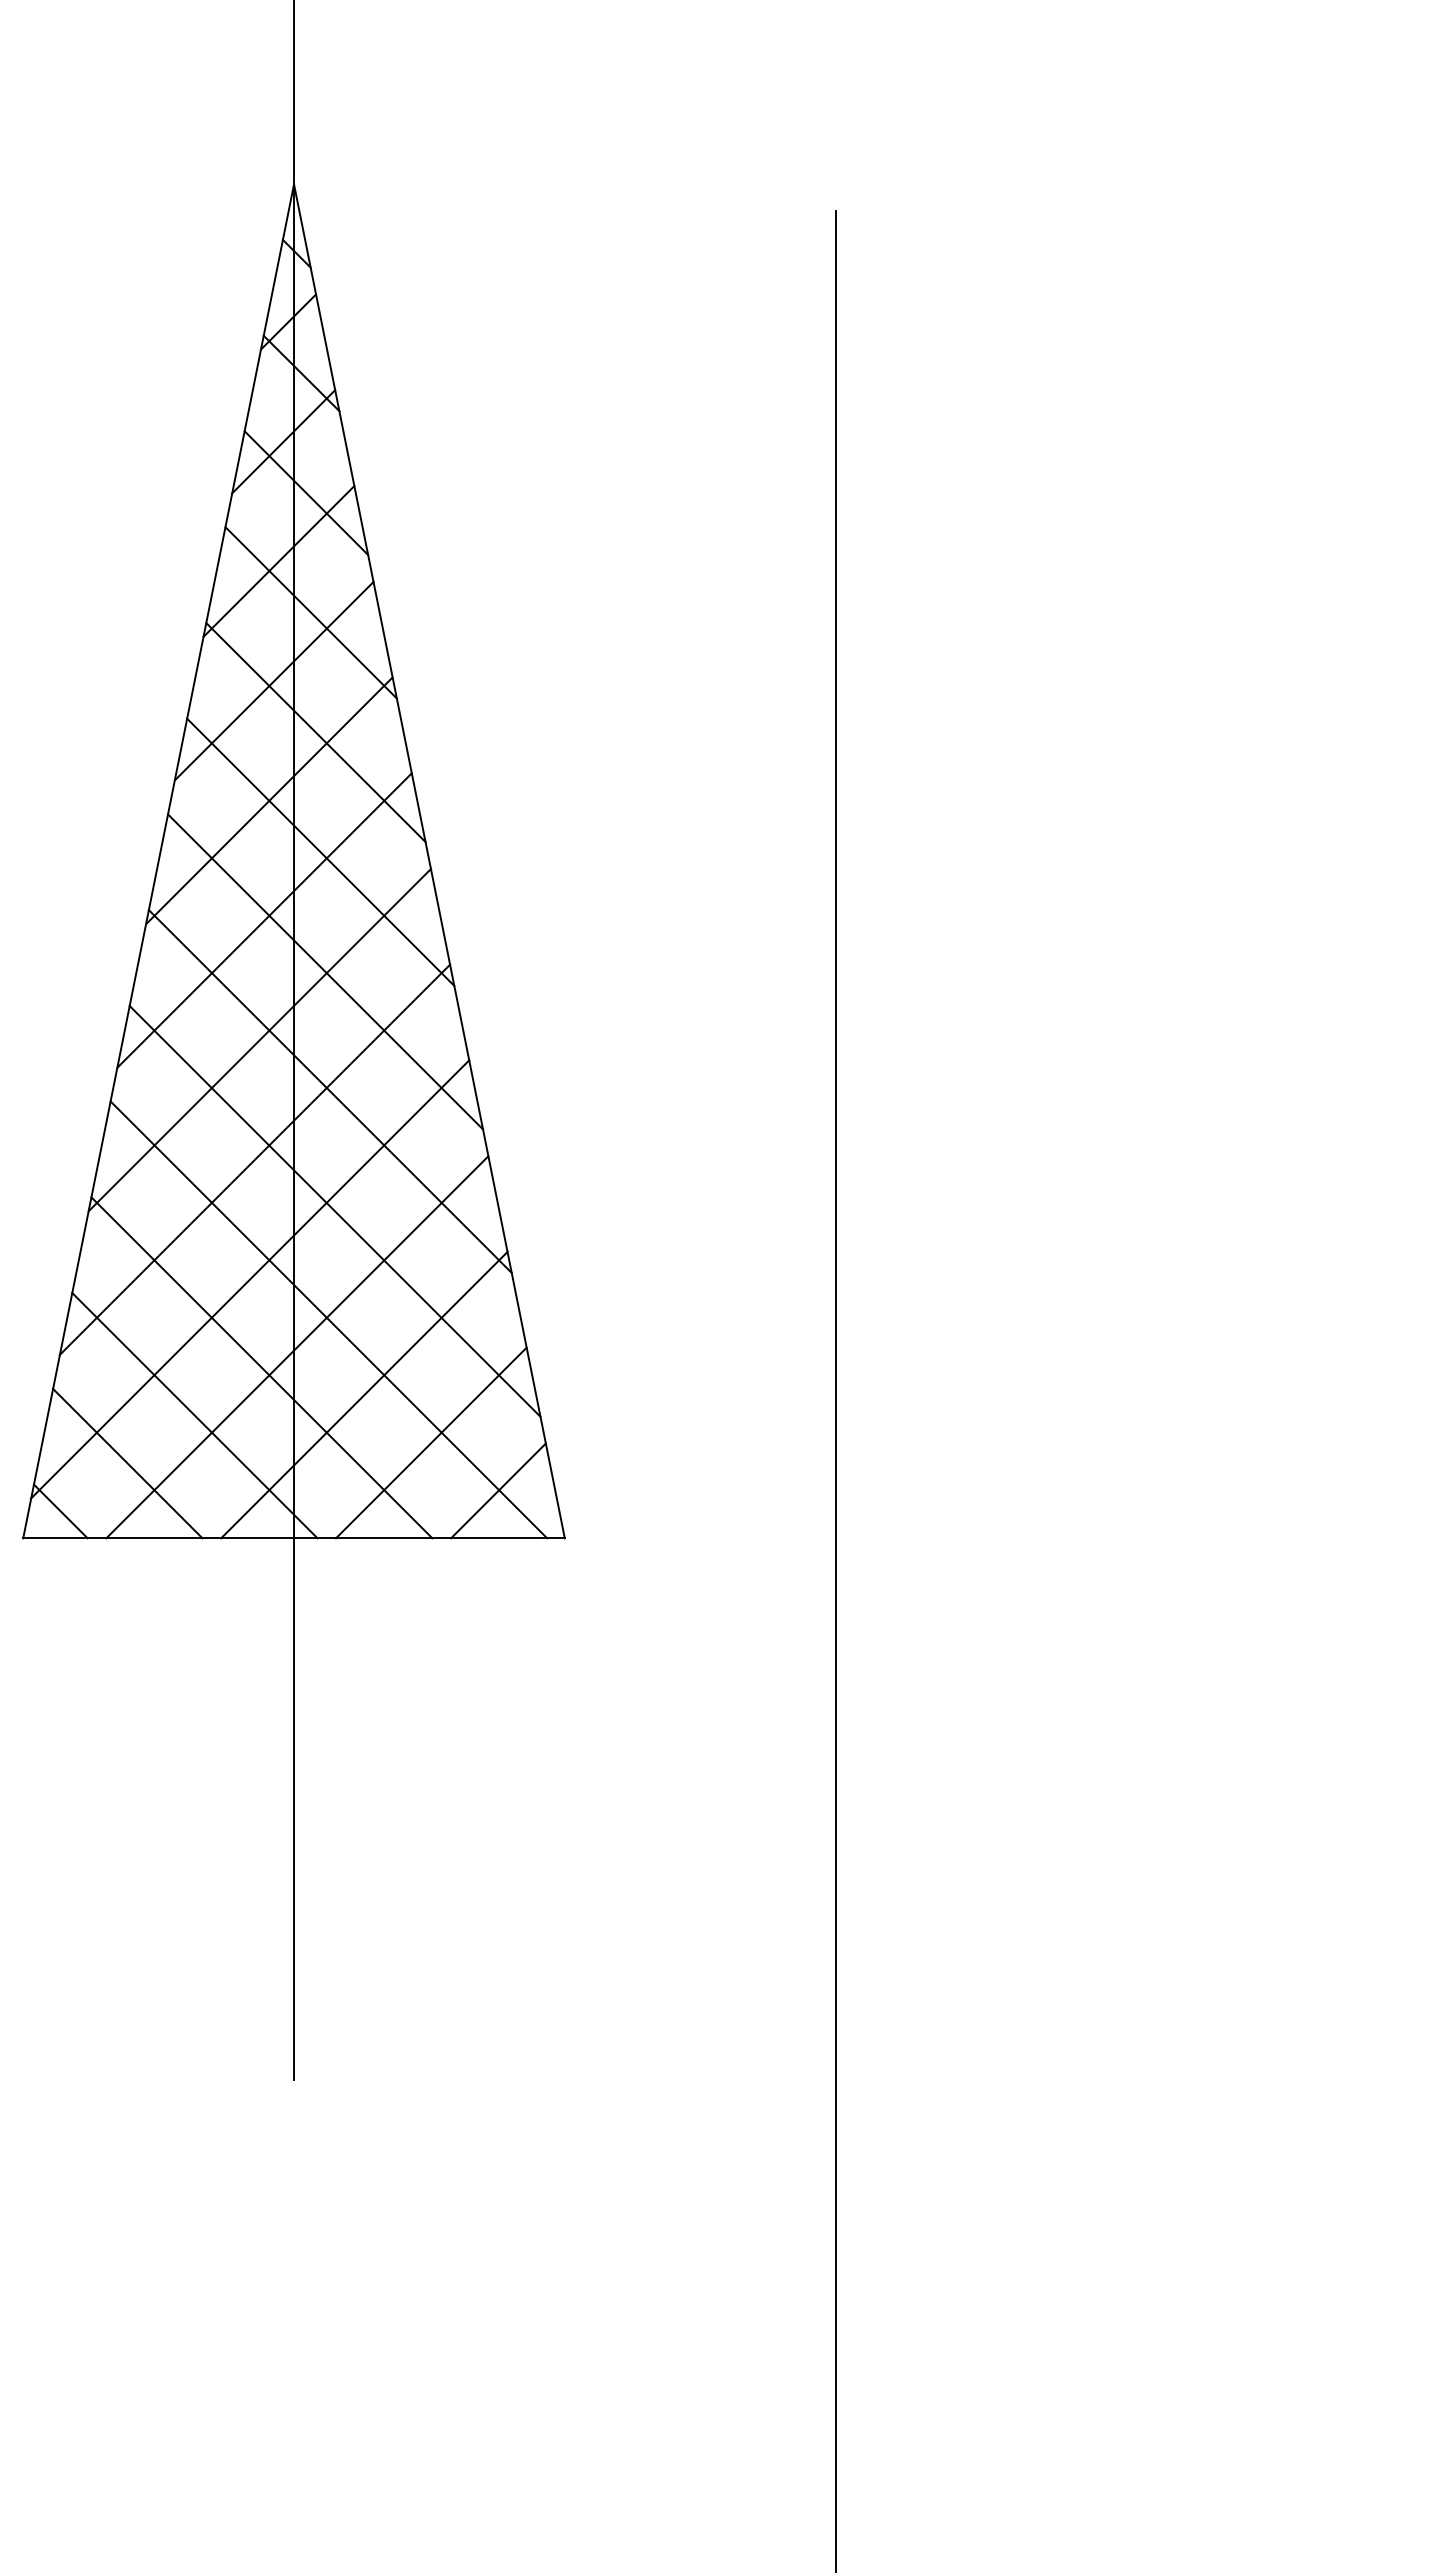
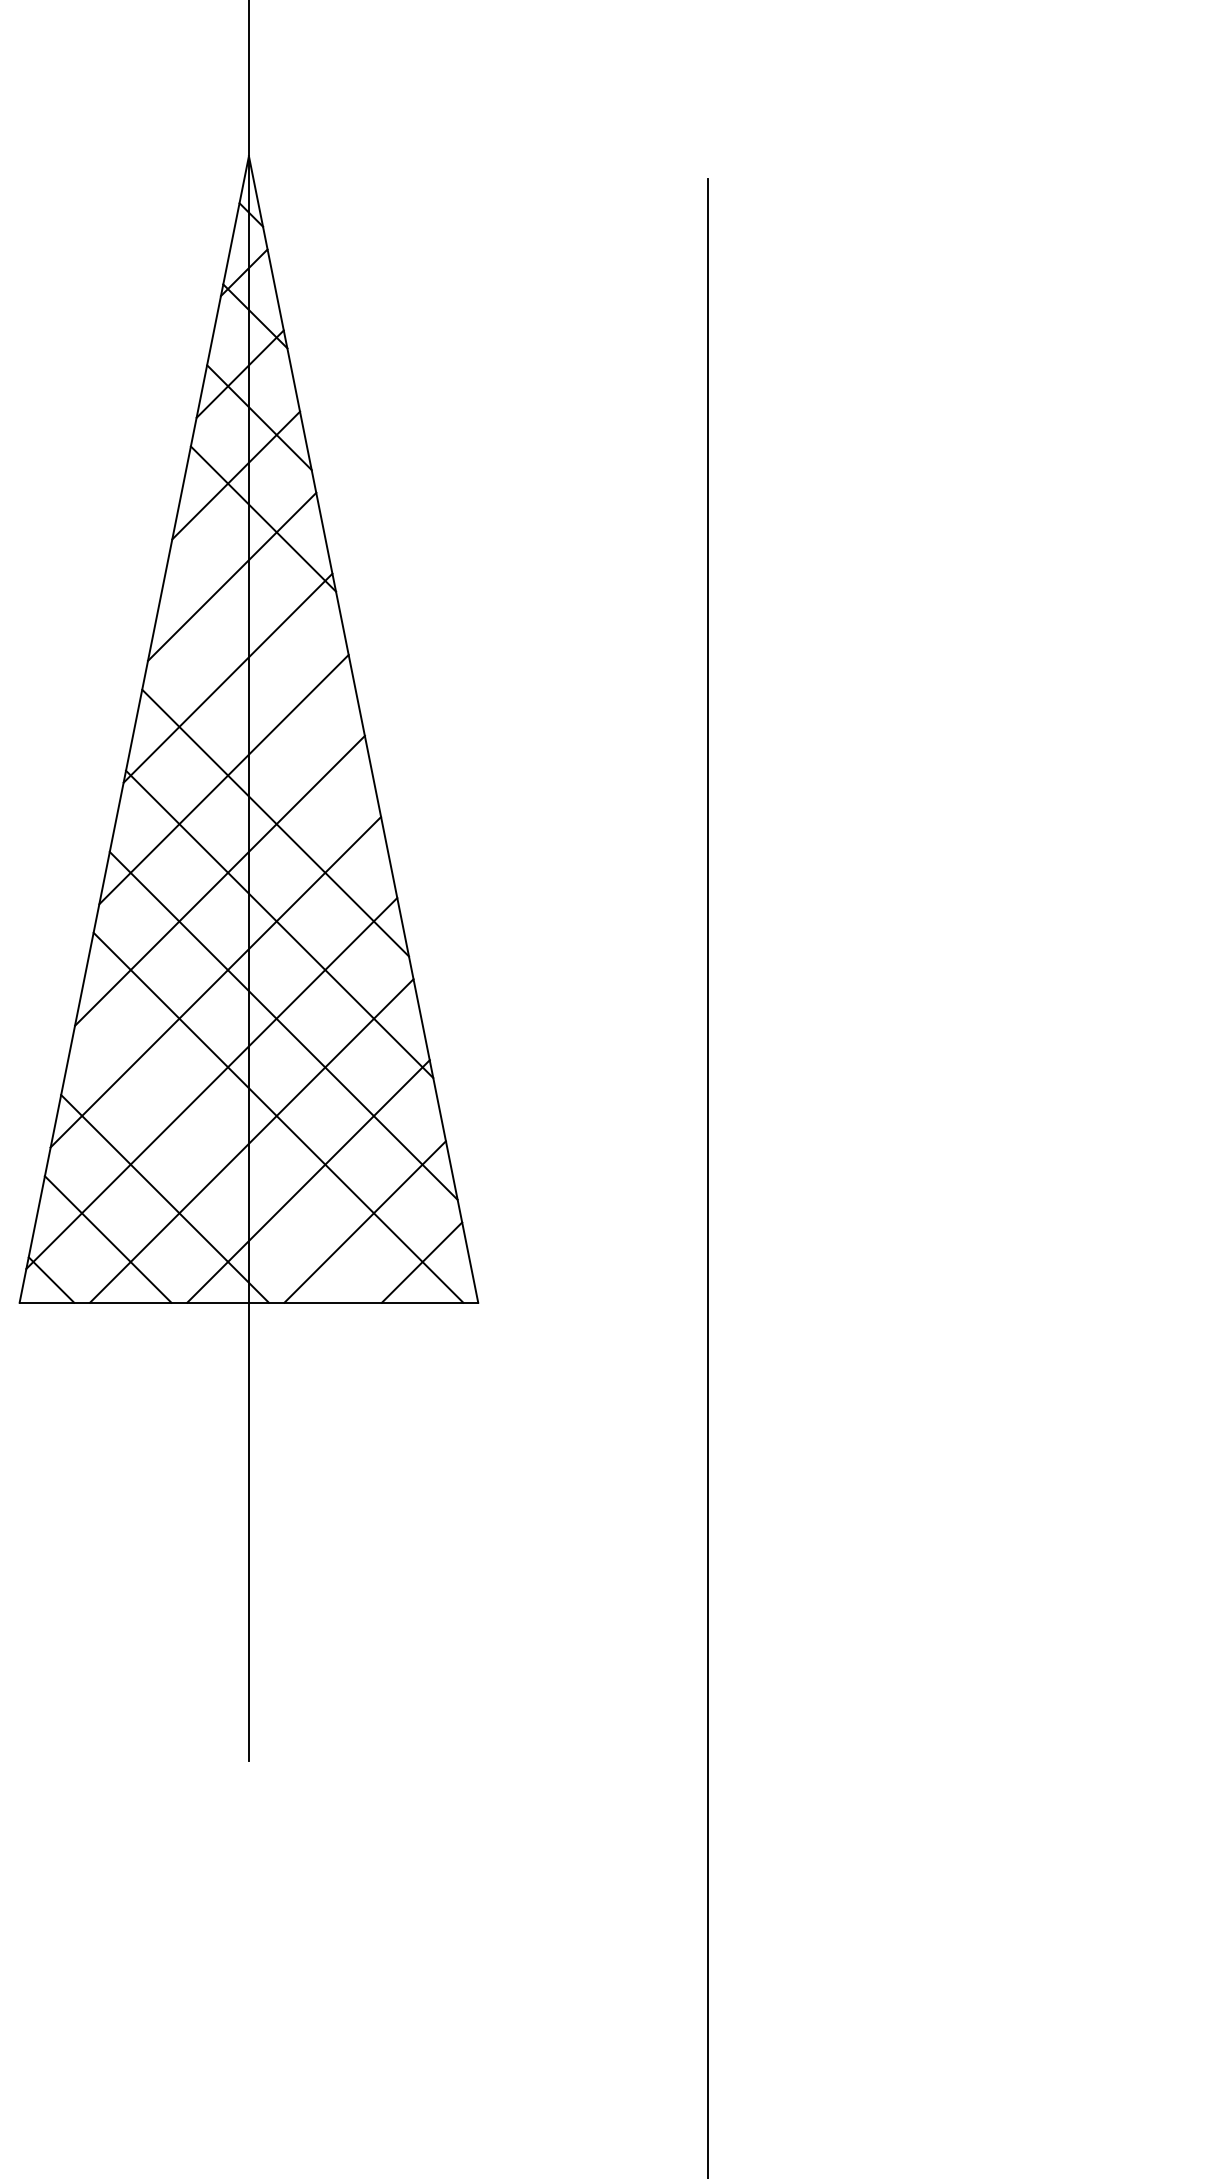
line: (315, 732) -> (267, 620), removed
line: (320, 851) -> (271, 721), removed
line: (261, 1367) -> (221, 1158), removed

